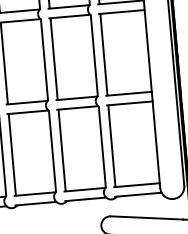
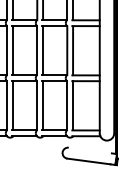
line: (145, 217) -> (89, 150), removed

